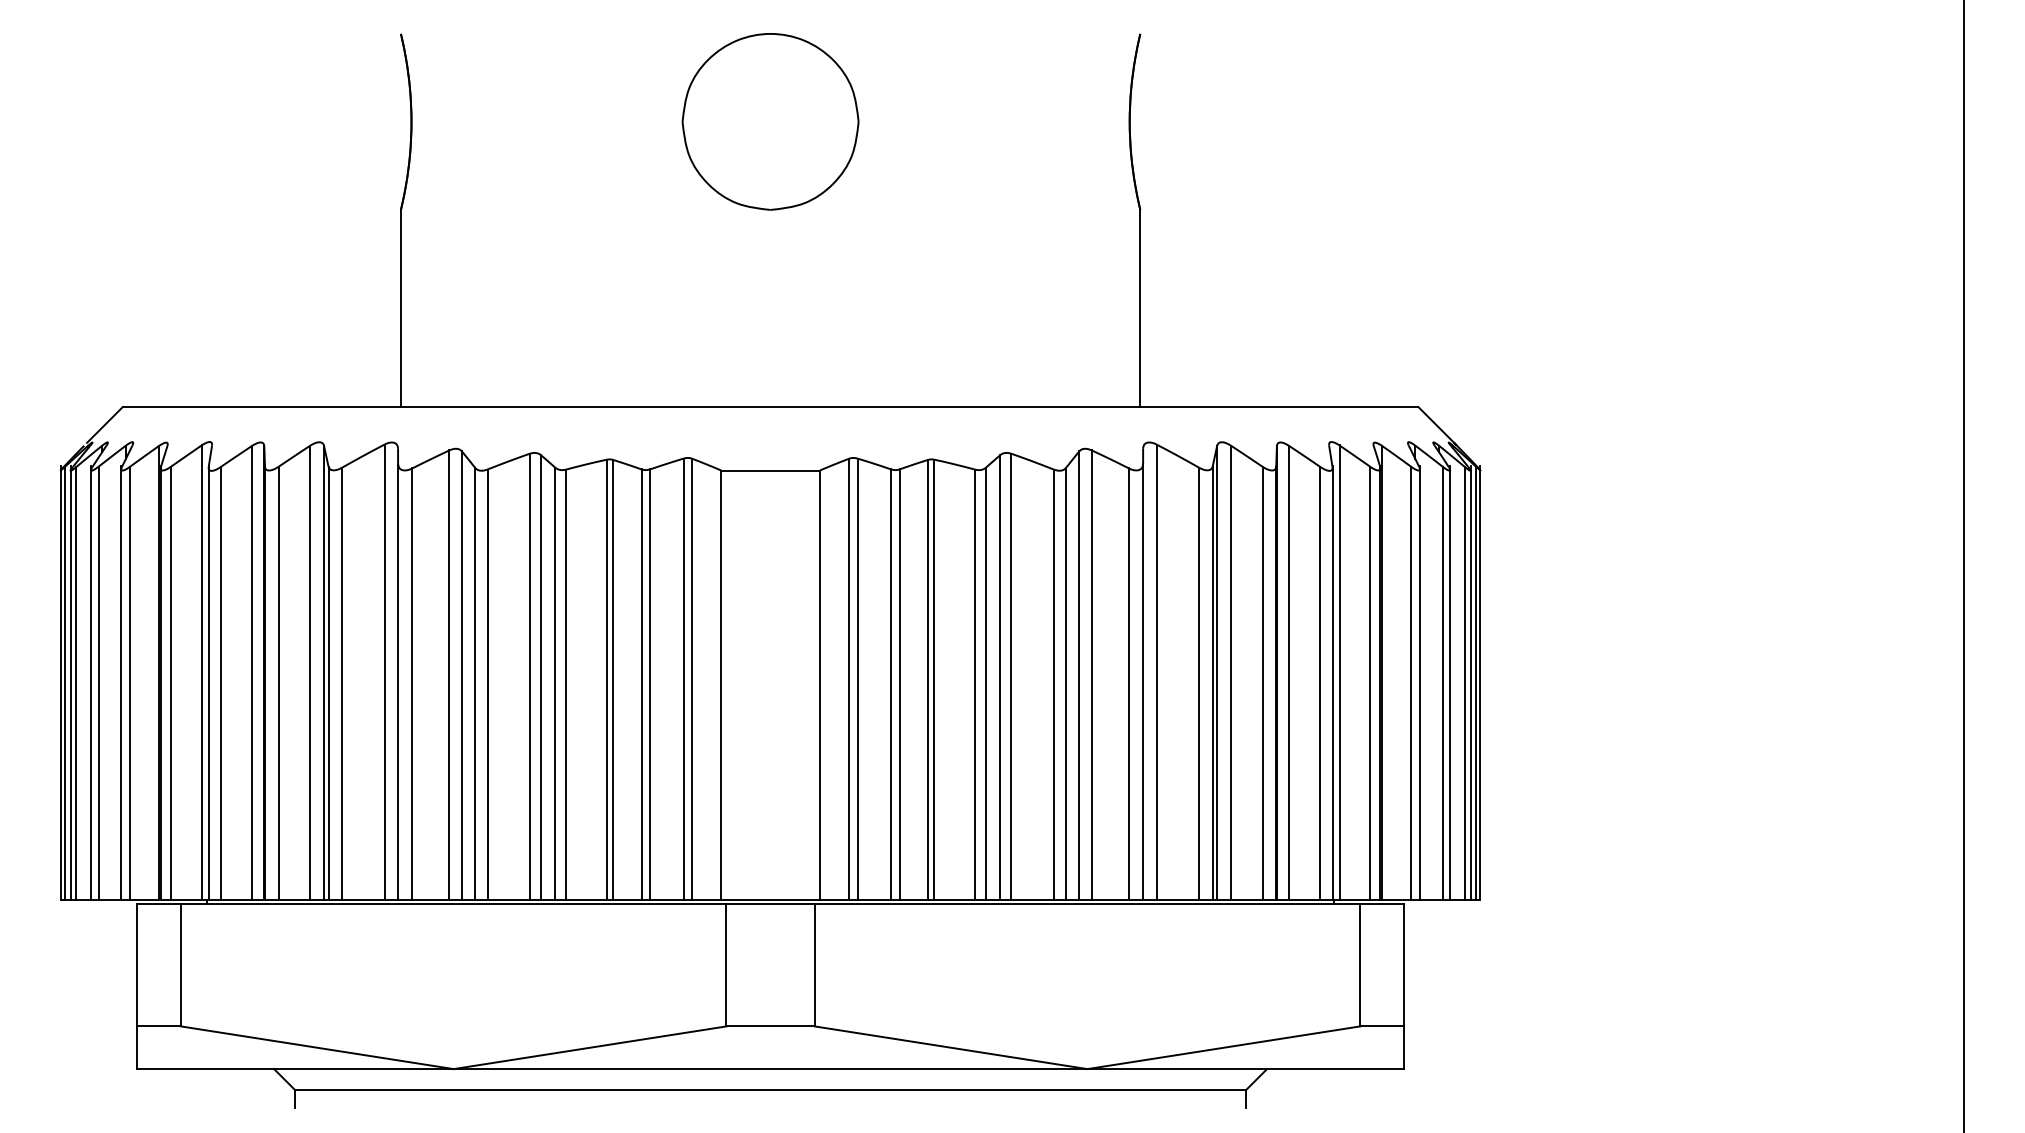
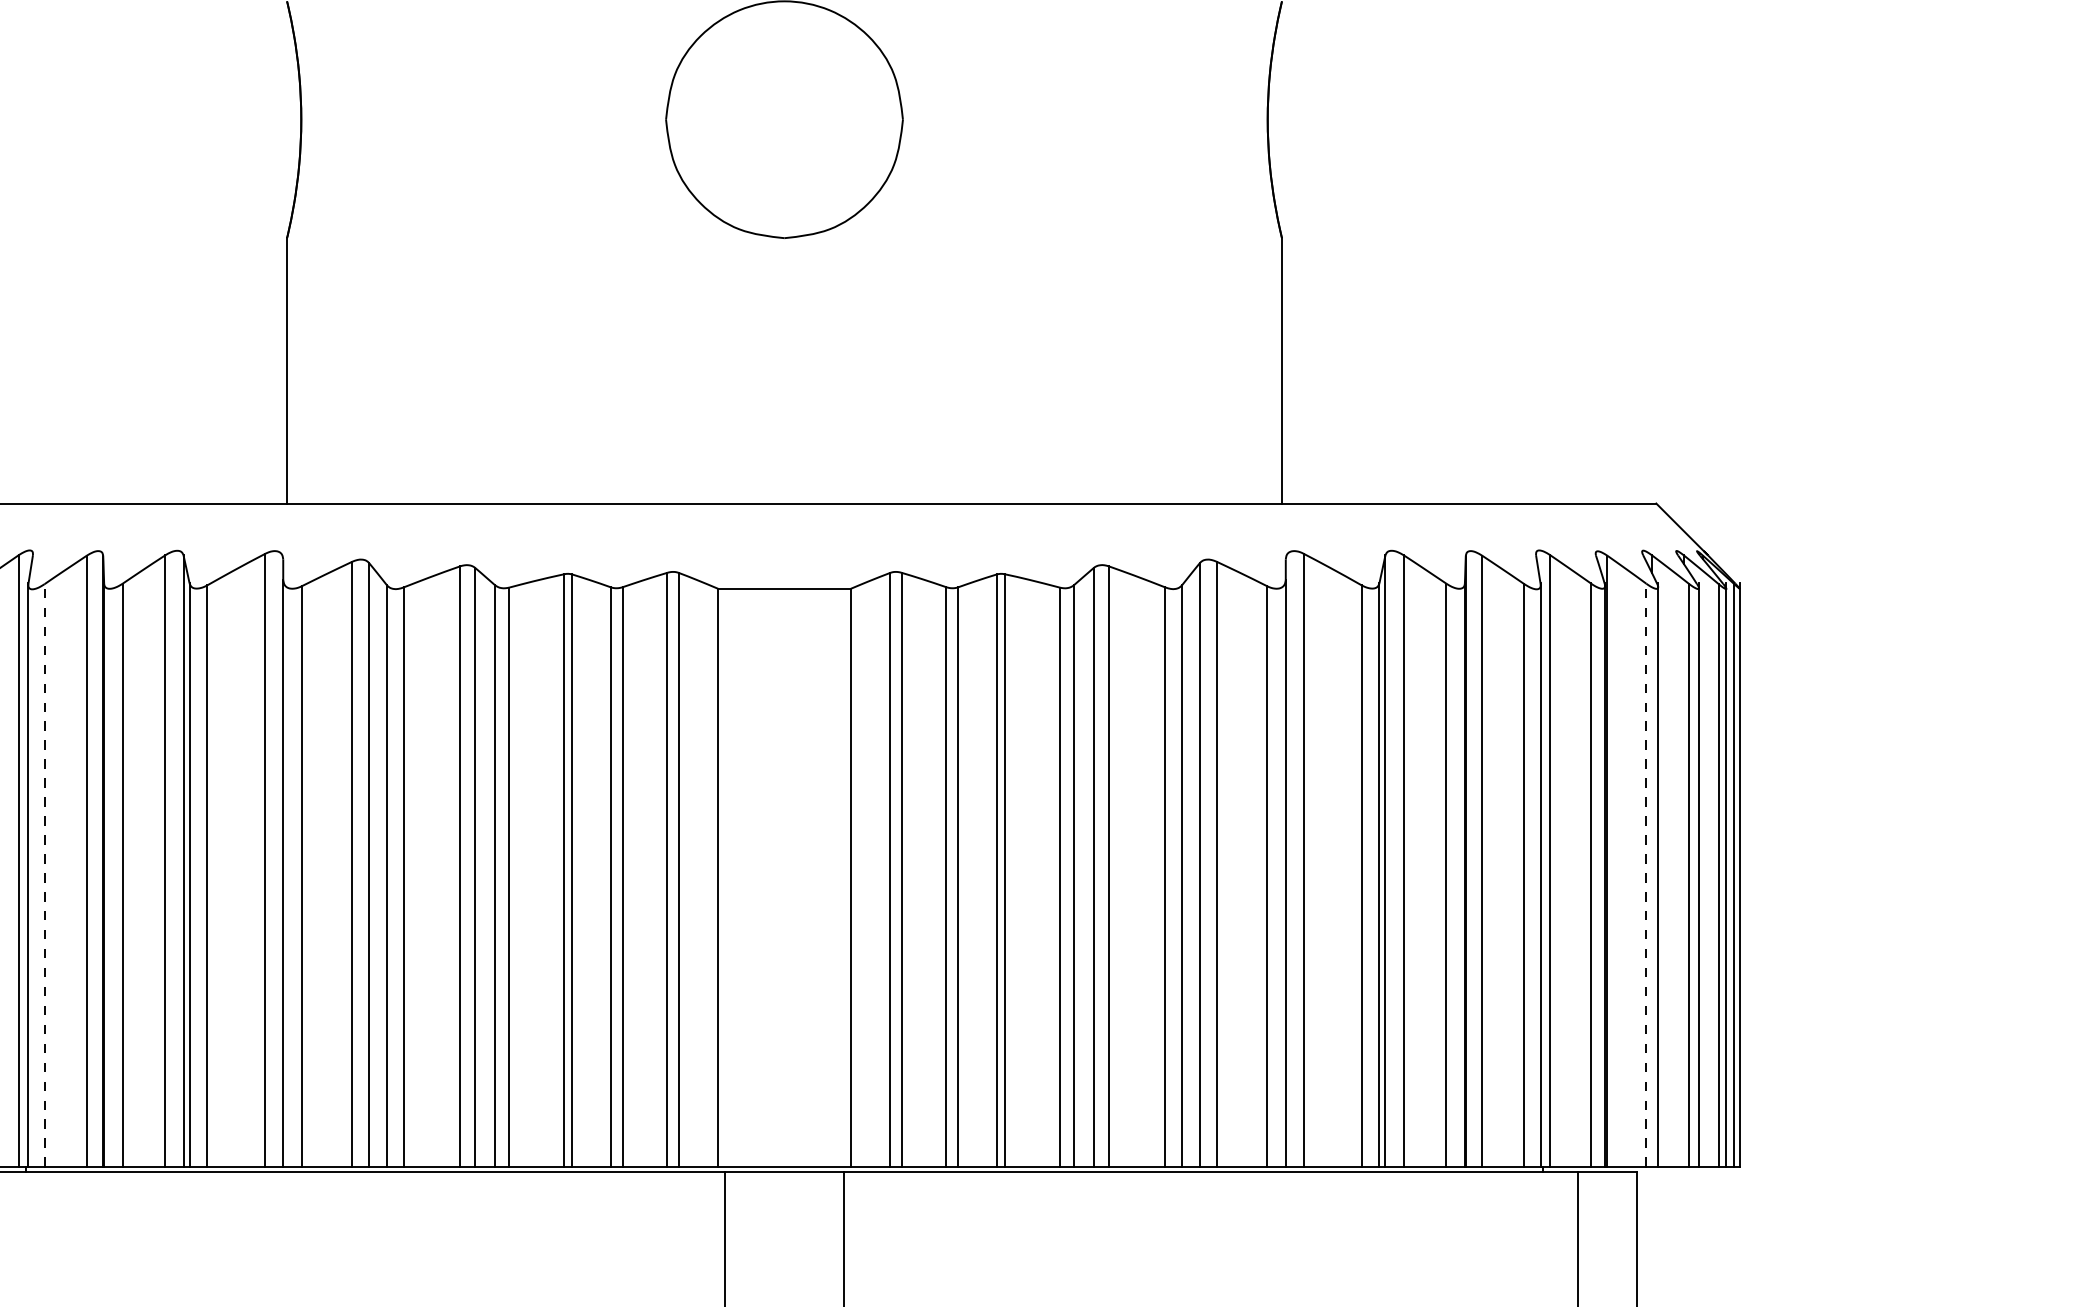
line: (220, 683) -> (44, 875), solid -> dashed
line: (1411, 683) -> (1646, 875), solid -> dashed

